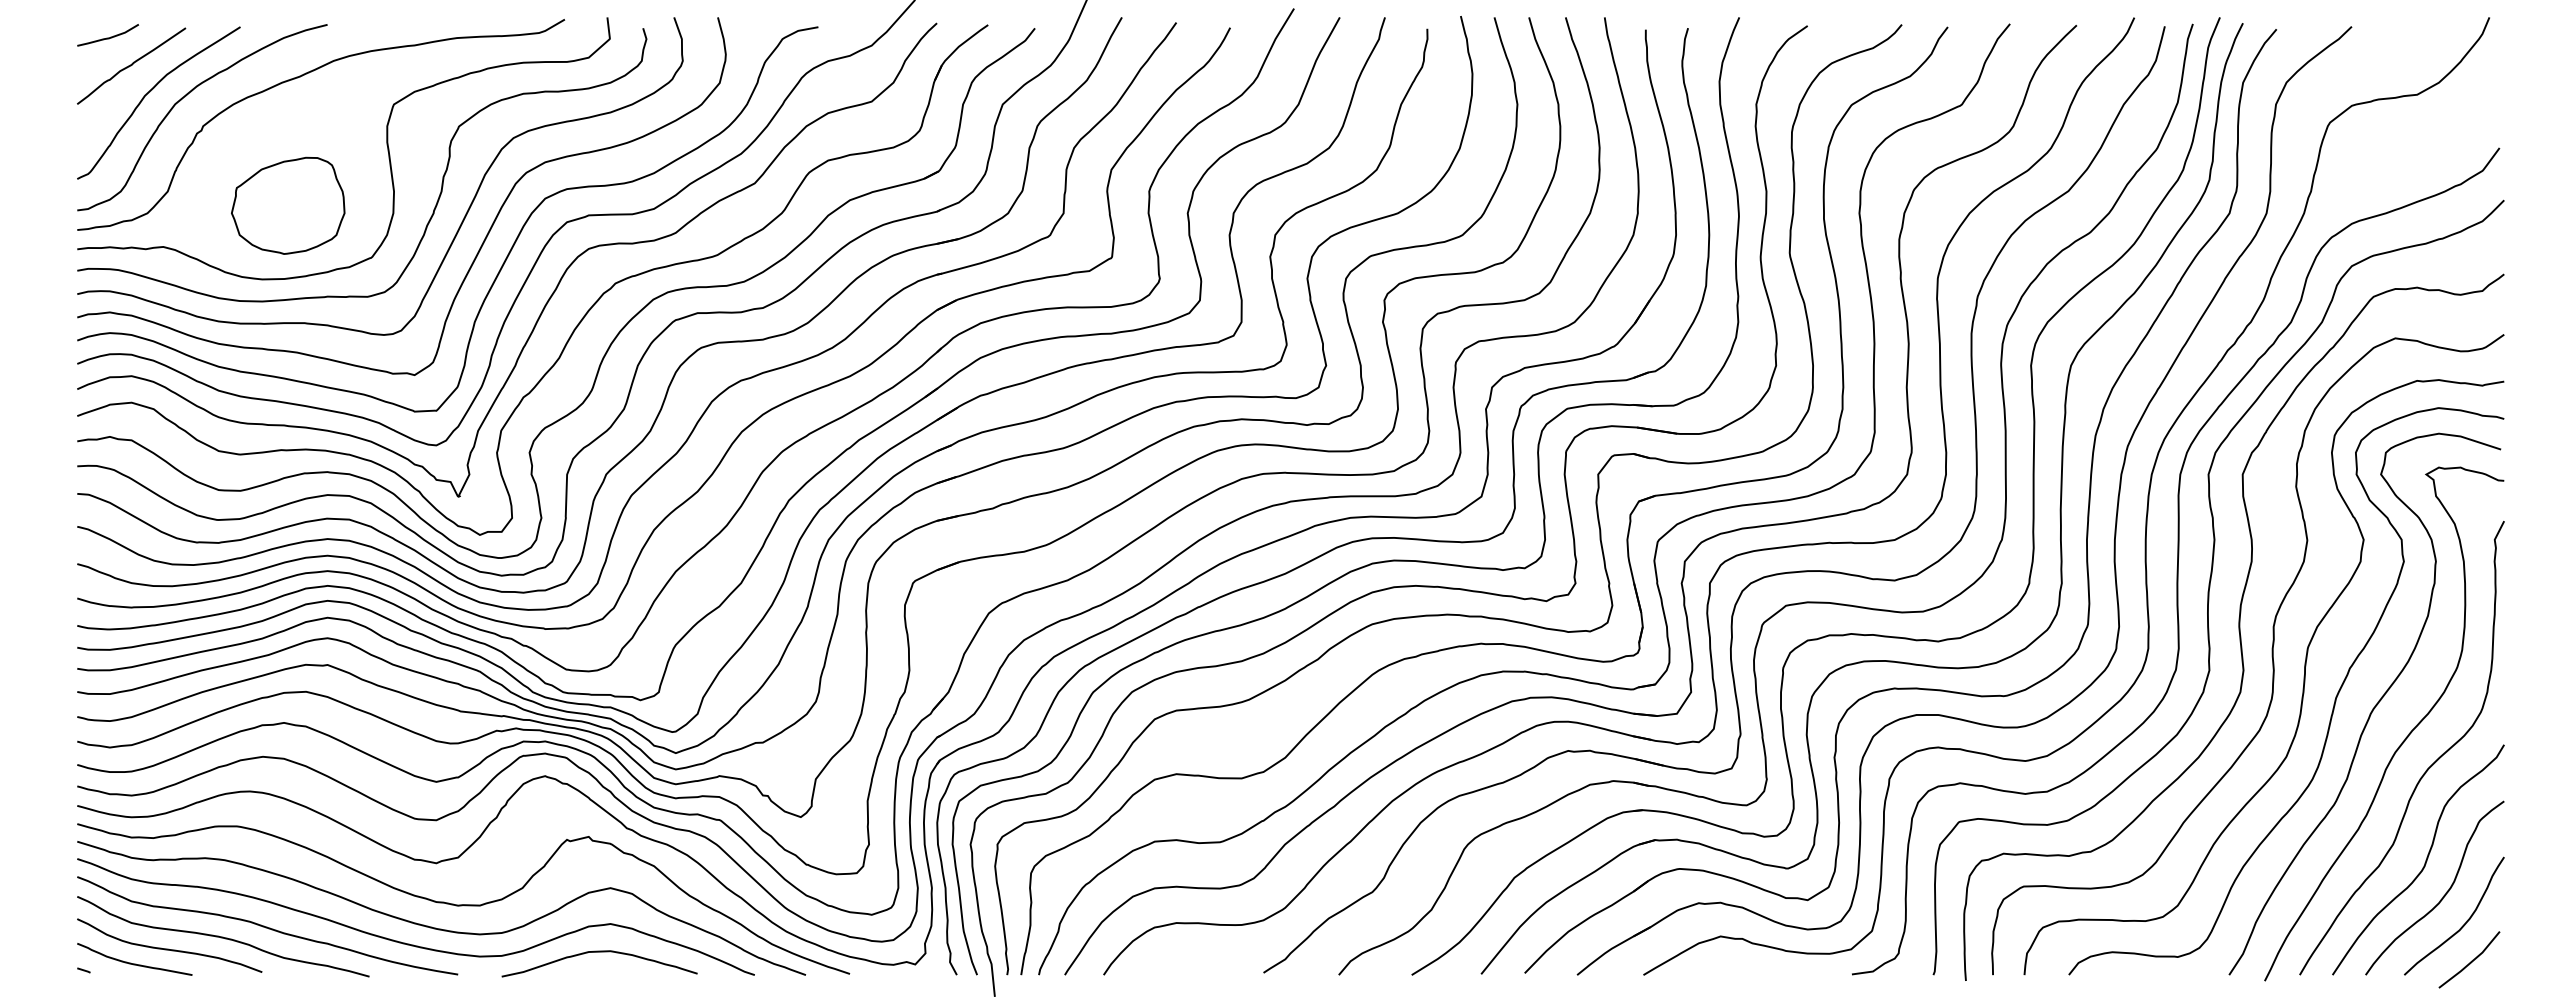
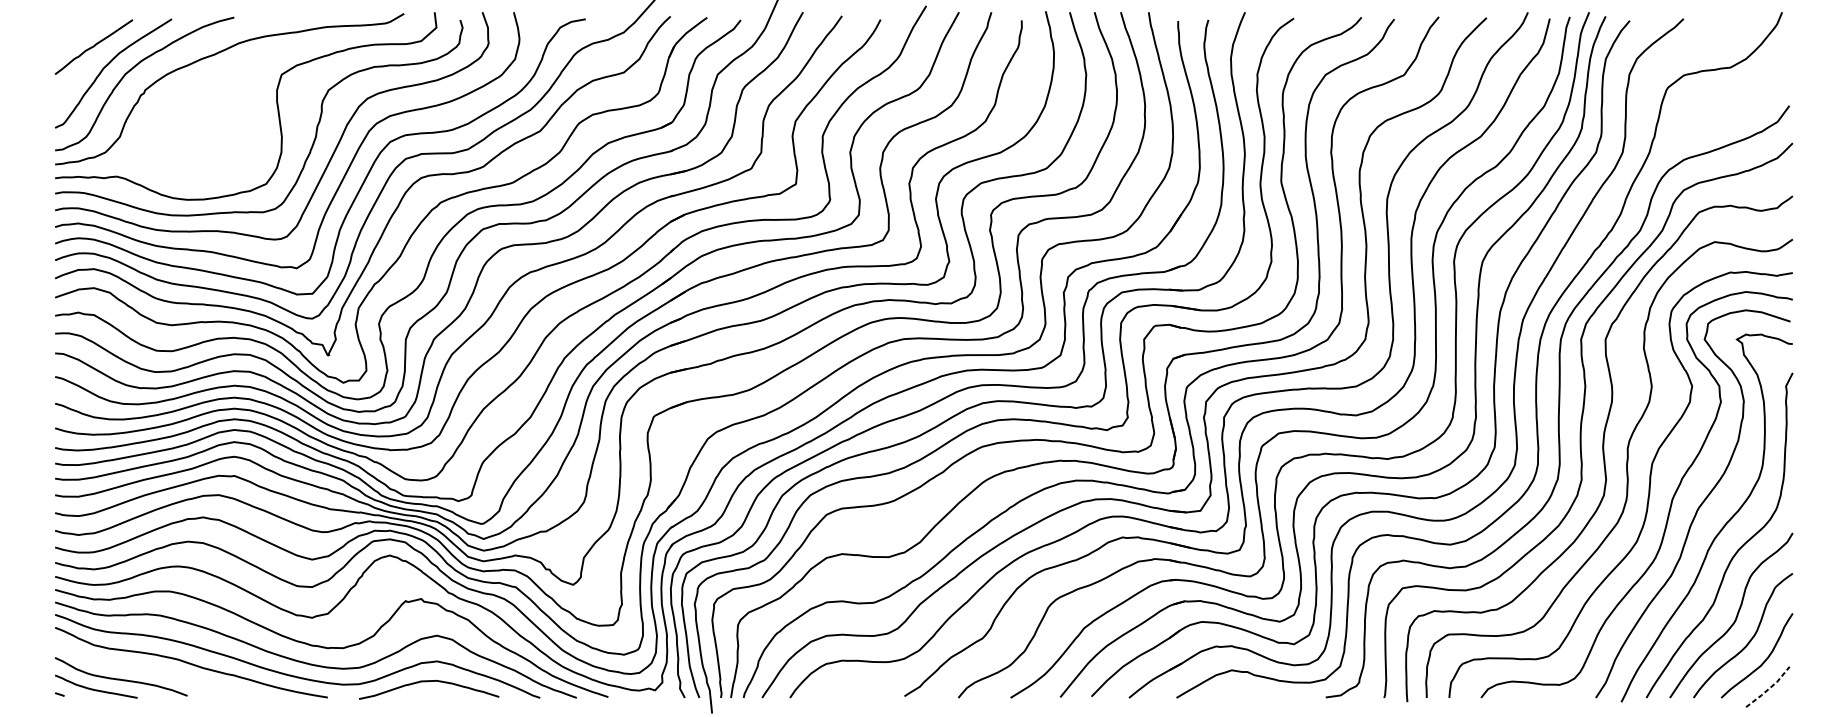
curve: (107, 37) -> (76, 26), removed
part: (288, 205) -> (206, 146), removed
curve: (223, 936) -> (159, 670), removed
line: (2471, 961) -> (1769, 688), solid -> dashed

